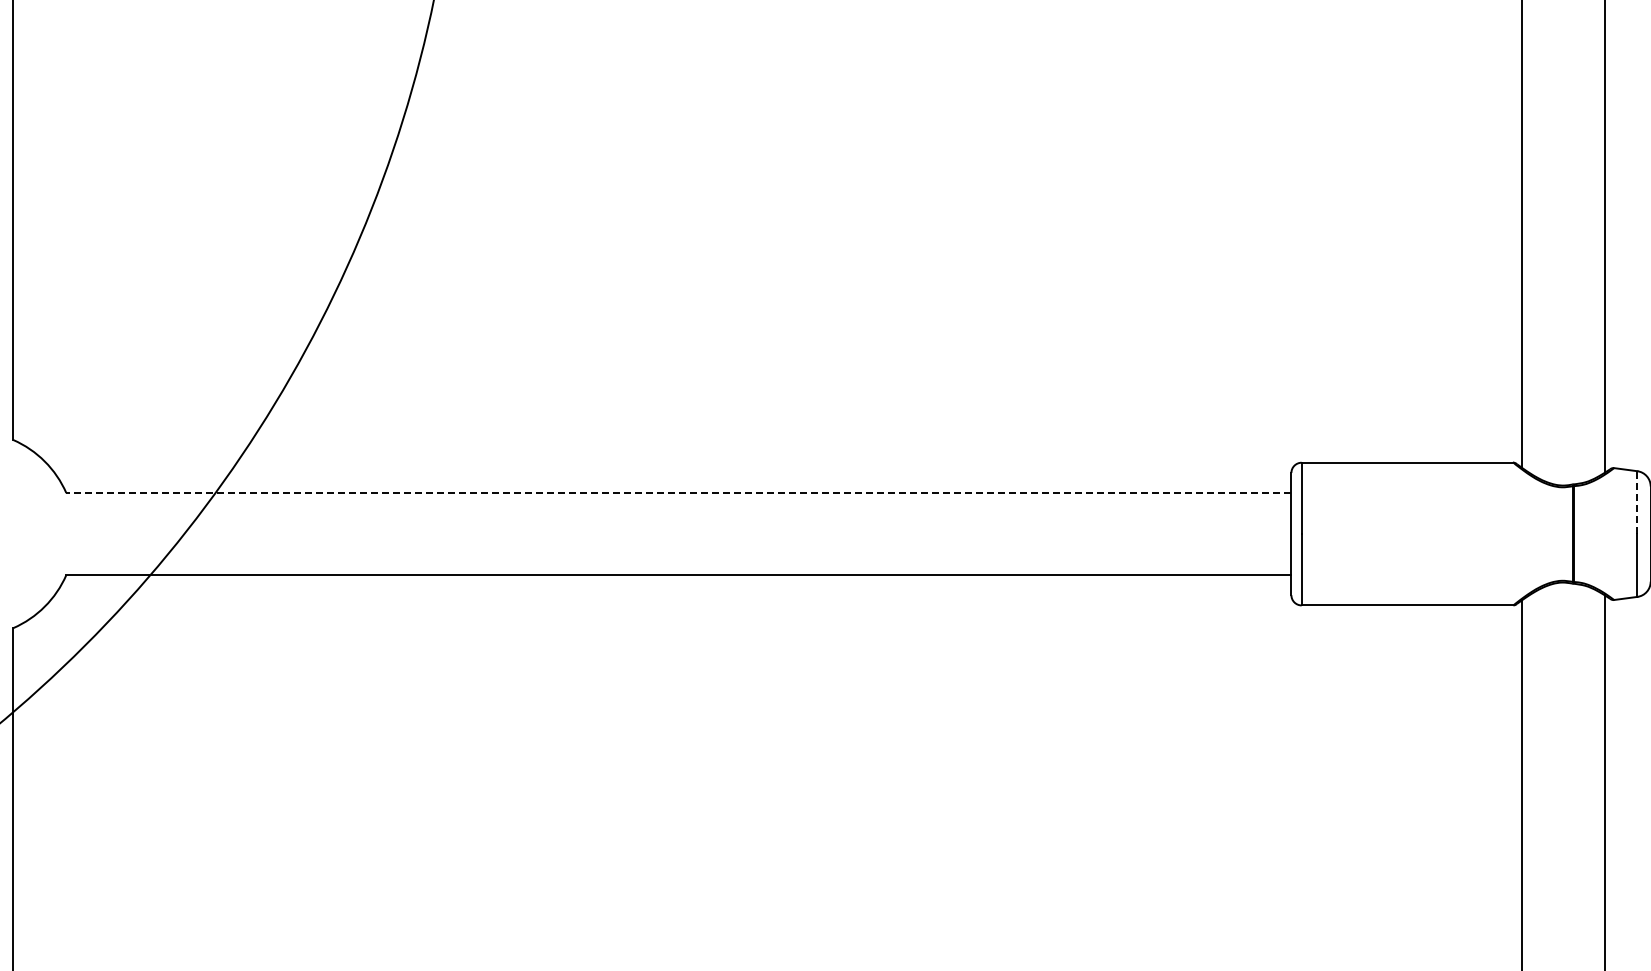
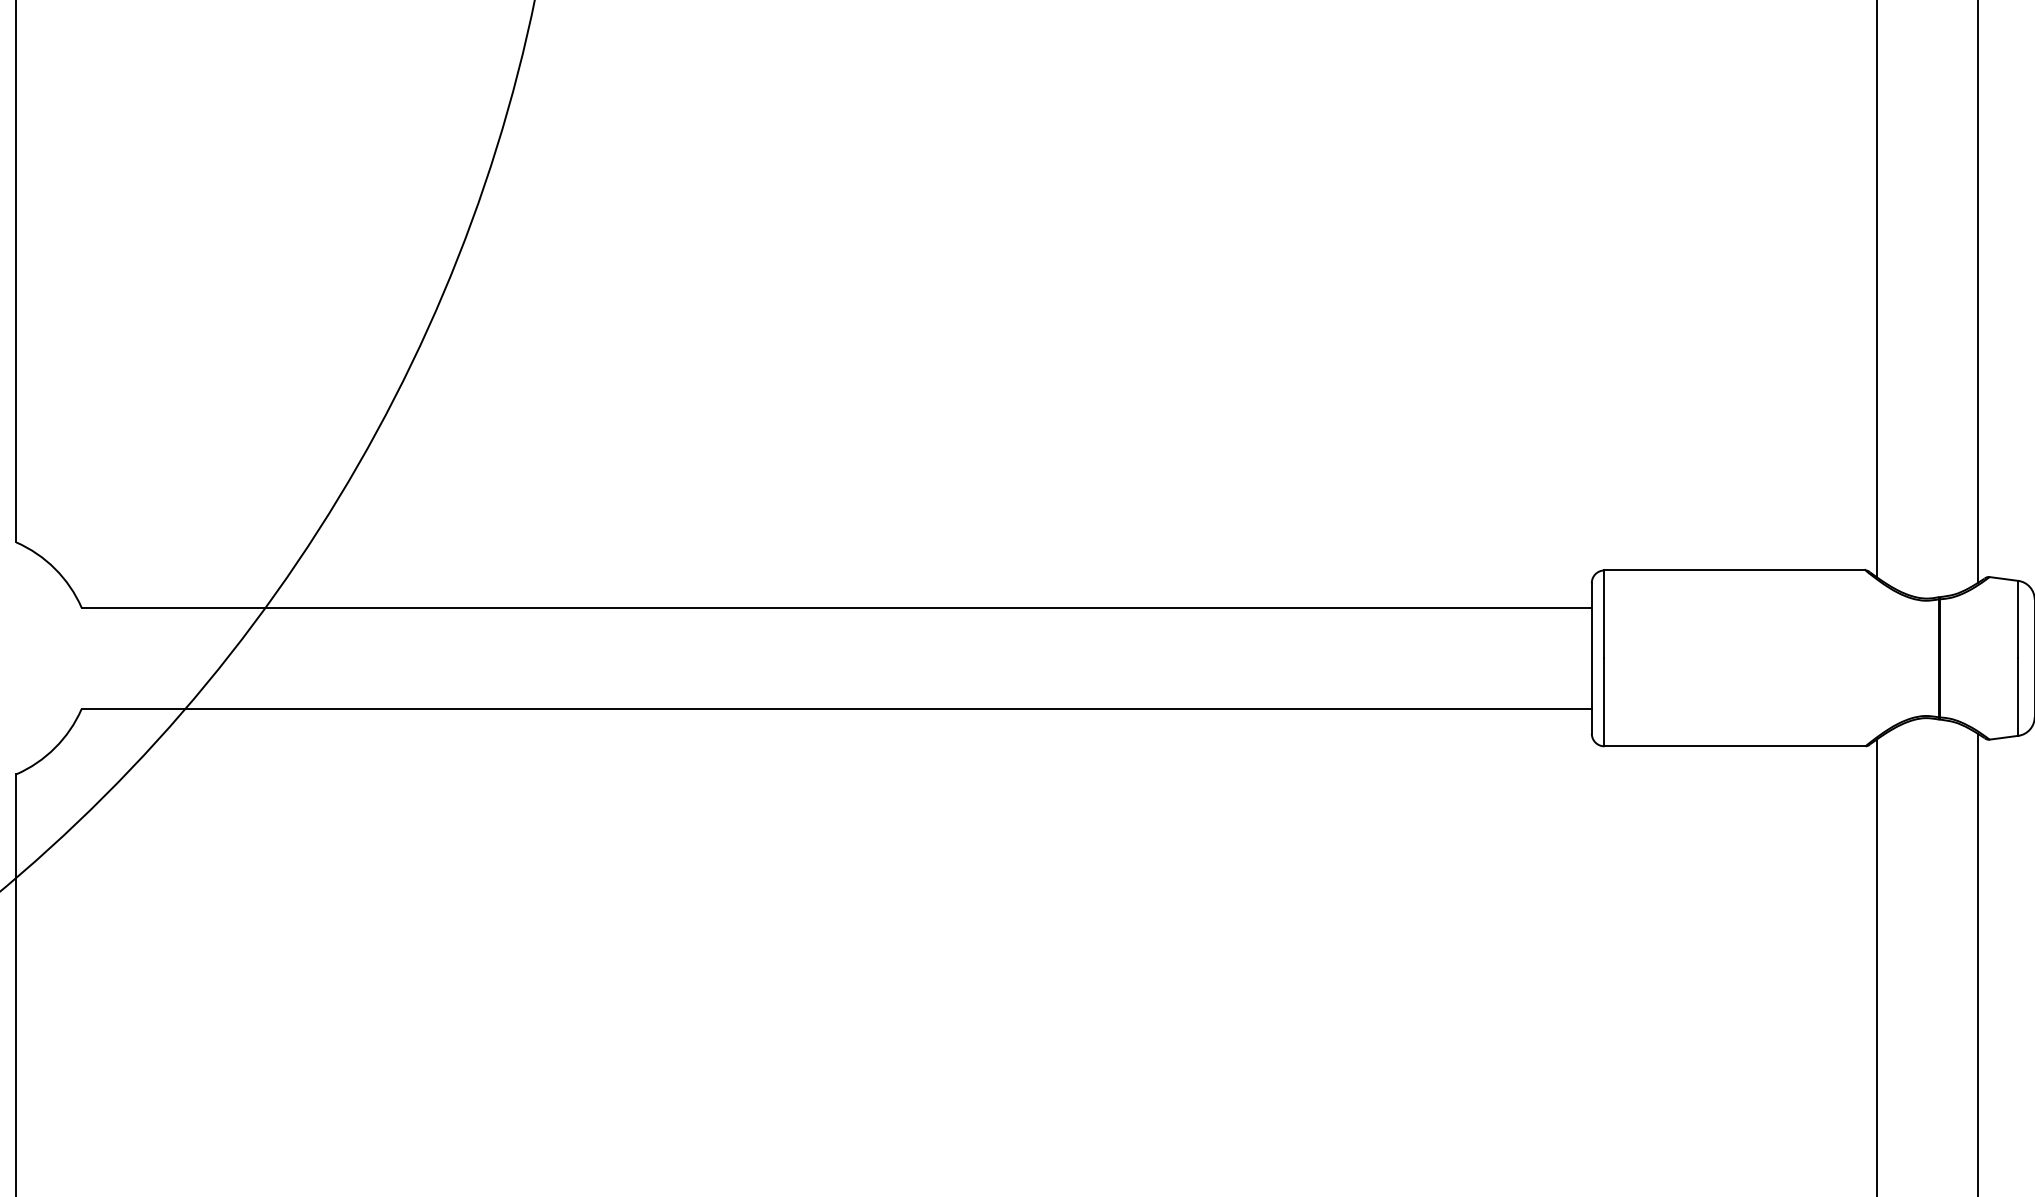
line: (678, 493) -> (836, 608), dashed -> solid
line: (1637, 502) -> (2018, 619), dashed -> solid

